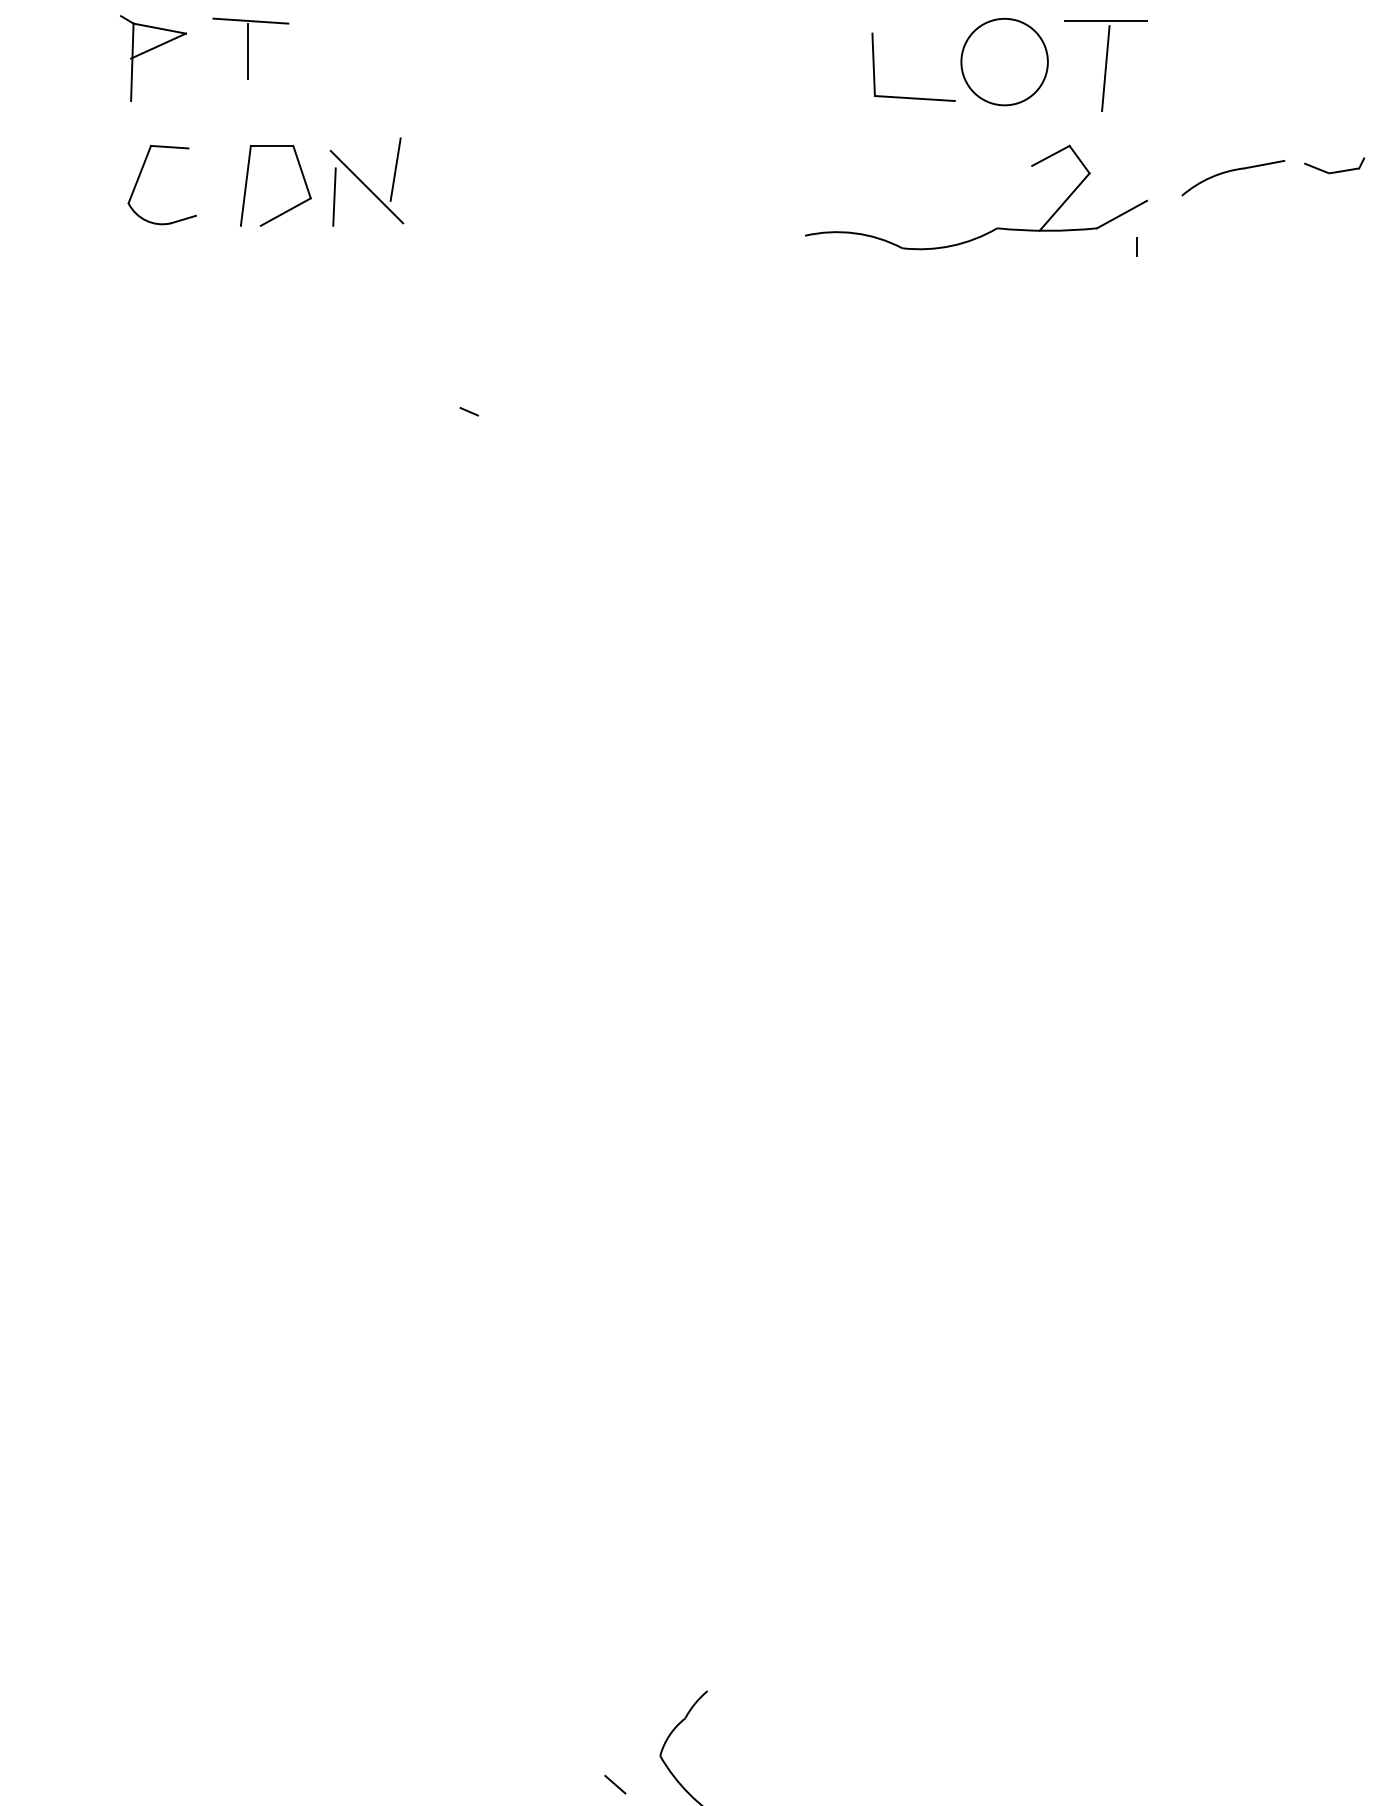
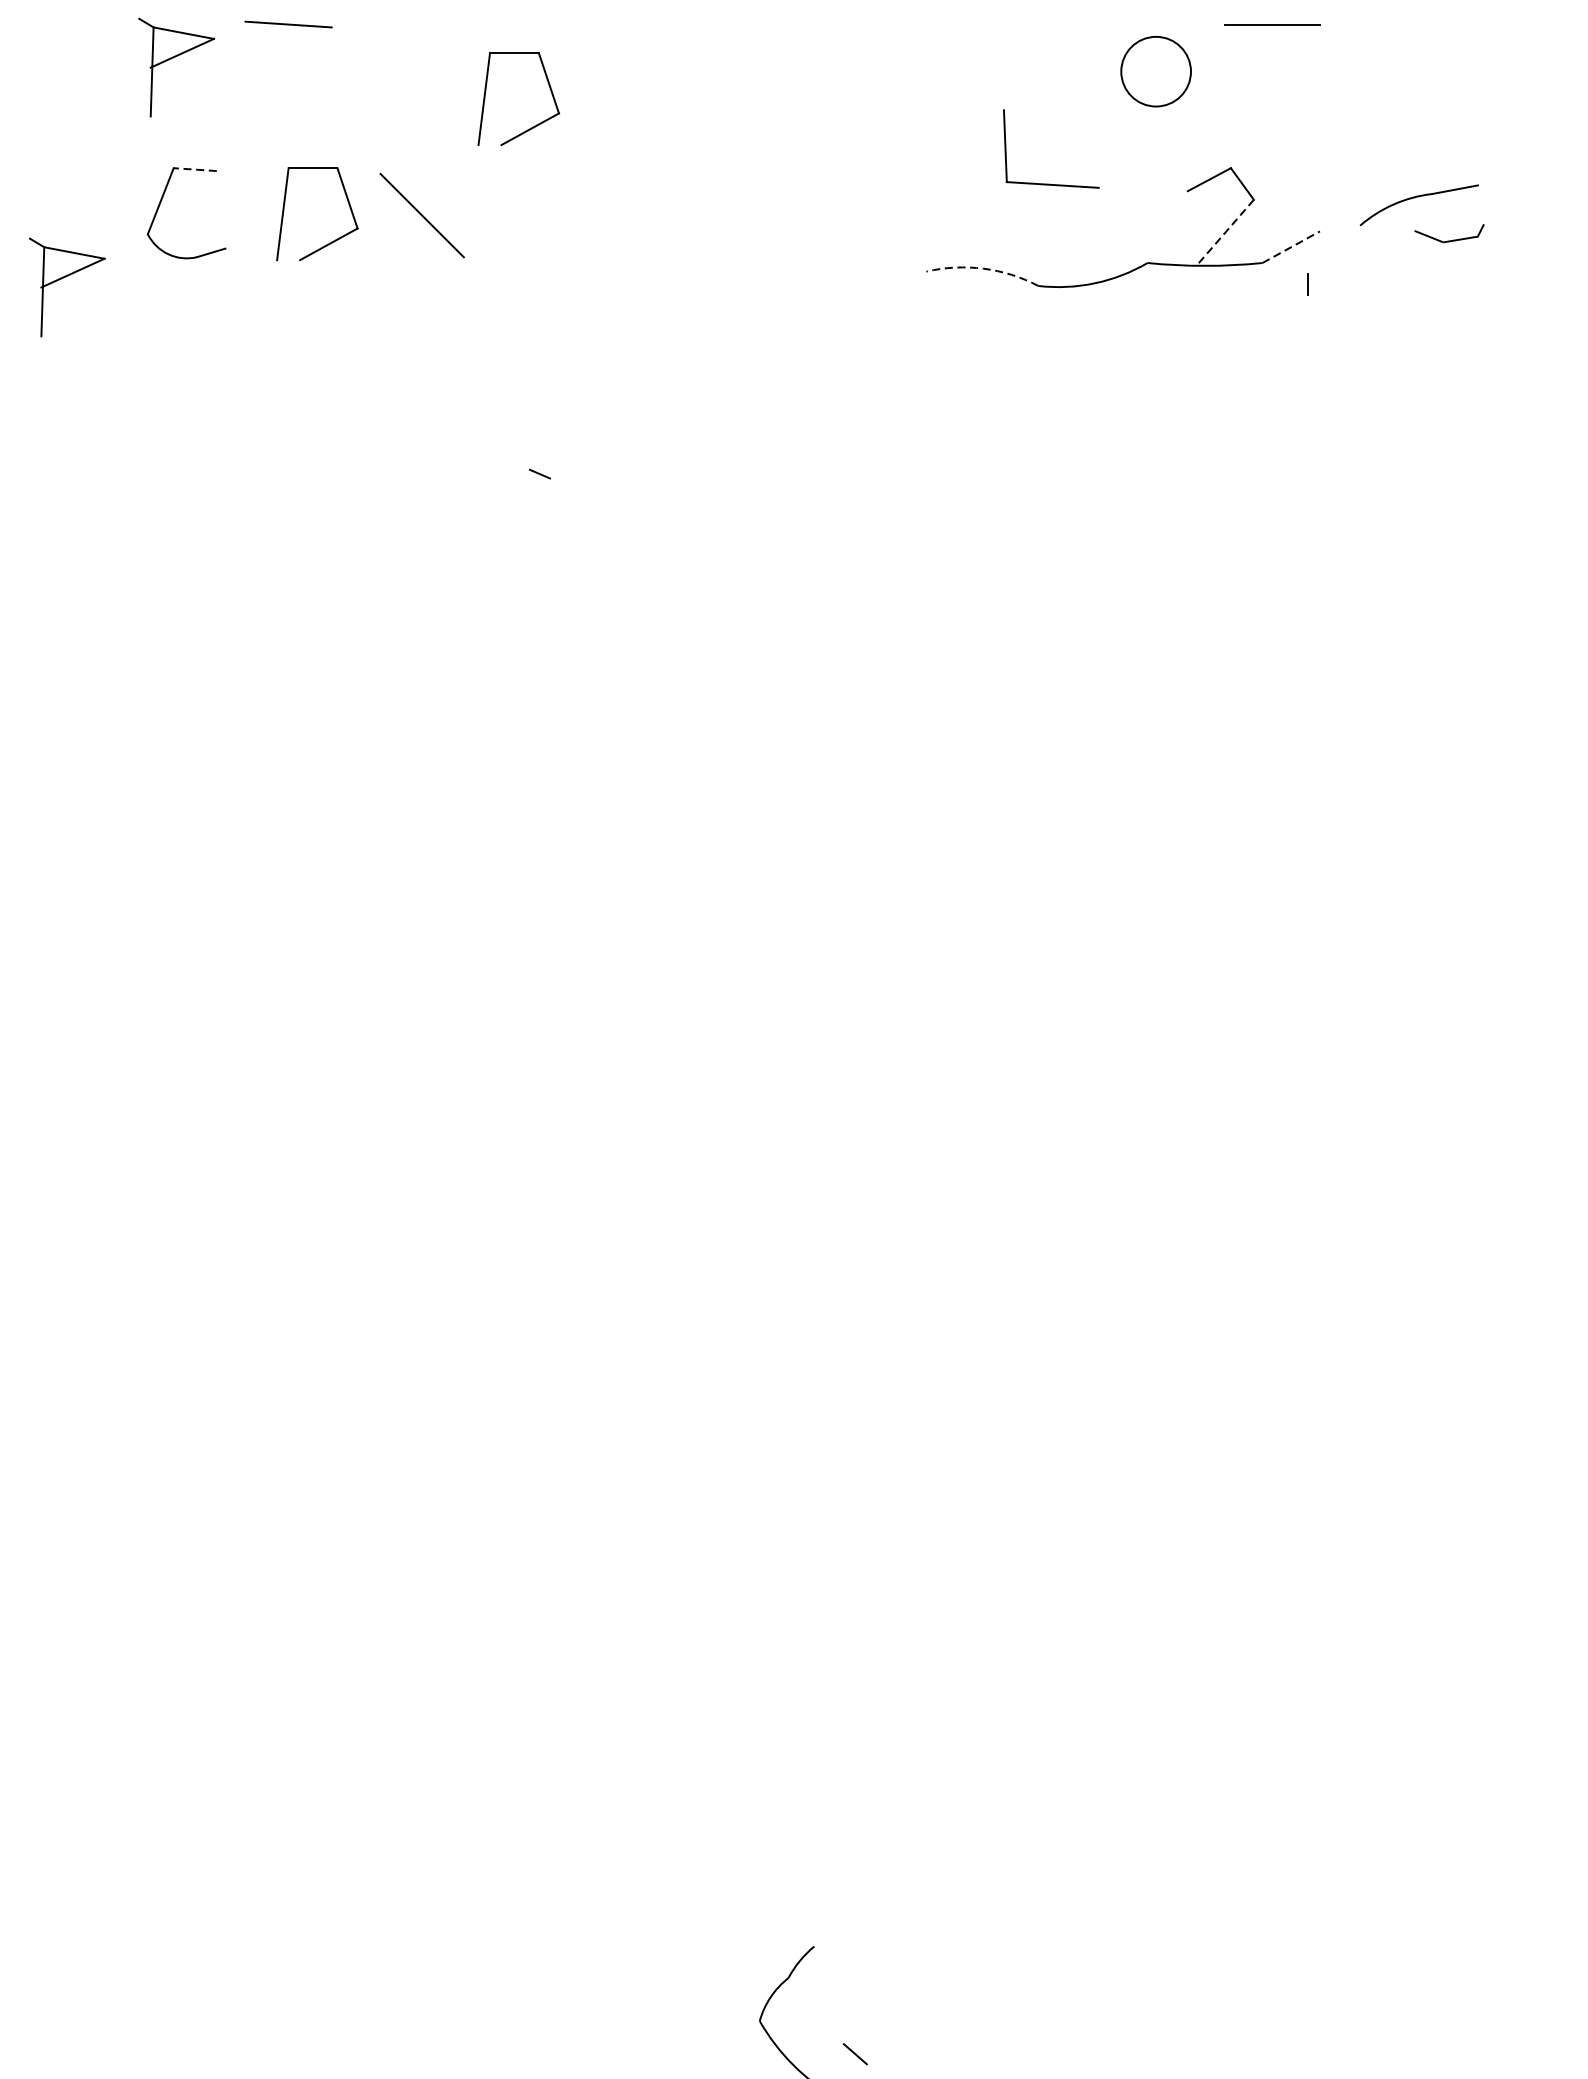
line: (248, 50) -> (285, 58), removed
circle: (1004, 61) -> (1155, 71), size x0.7
line: (1105, 68) -> (1272, 79), removed
part: (913, 97) -> (1051, 183), moved
part: (466, 107) -> (536, 123), added
line: (169, 147) -> (194, 169), solid -> dashed
part: (1334, 165) -> (1449, 233), moved
line: (395, 169) -> (455, 195), removed
line: (334, 196) -> (384, 226), removed
line: (1064, 202) -> (1225, 233), solid -> dashed
line: (1122, 214) -> (1291, 247), solid -> dashed
arc: (854, 233) -> (983, 268), solid -> dashed
part: (54, 242) -> (62, 279), added
line: (615, 1784) -> (855, 2054), moved

